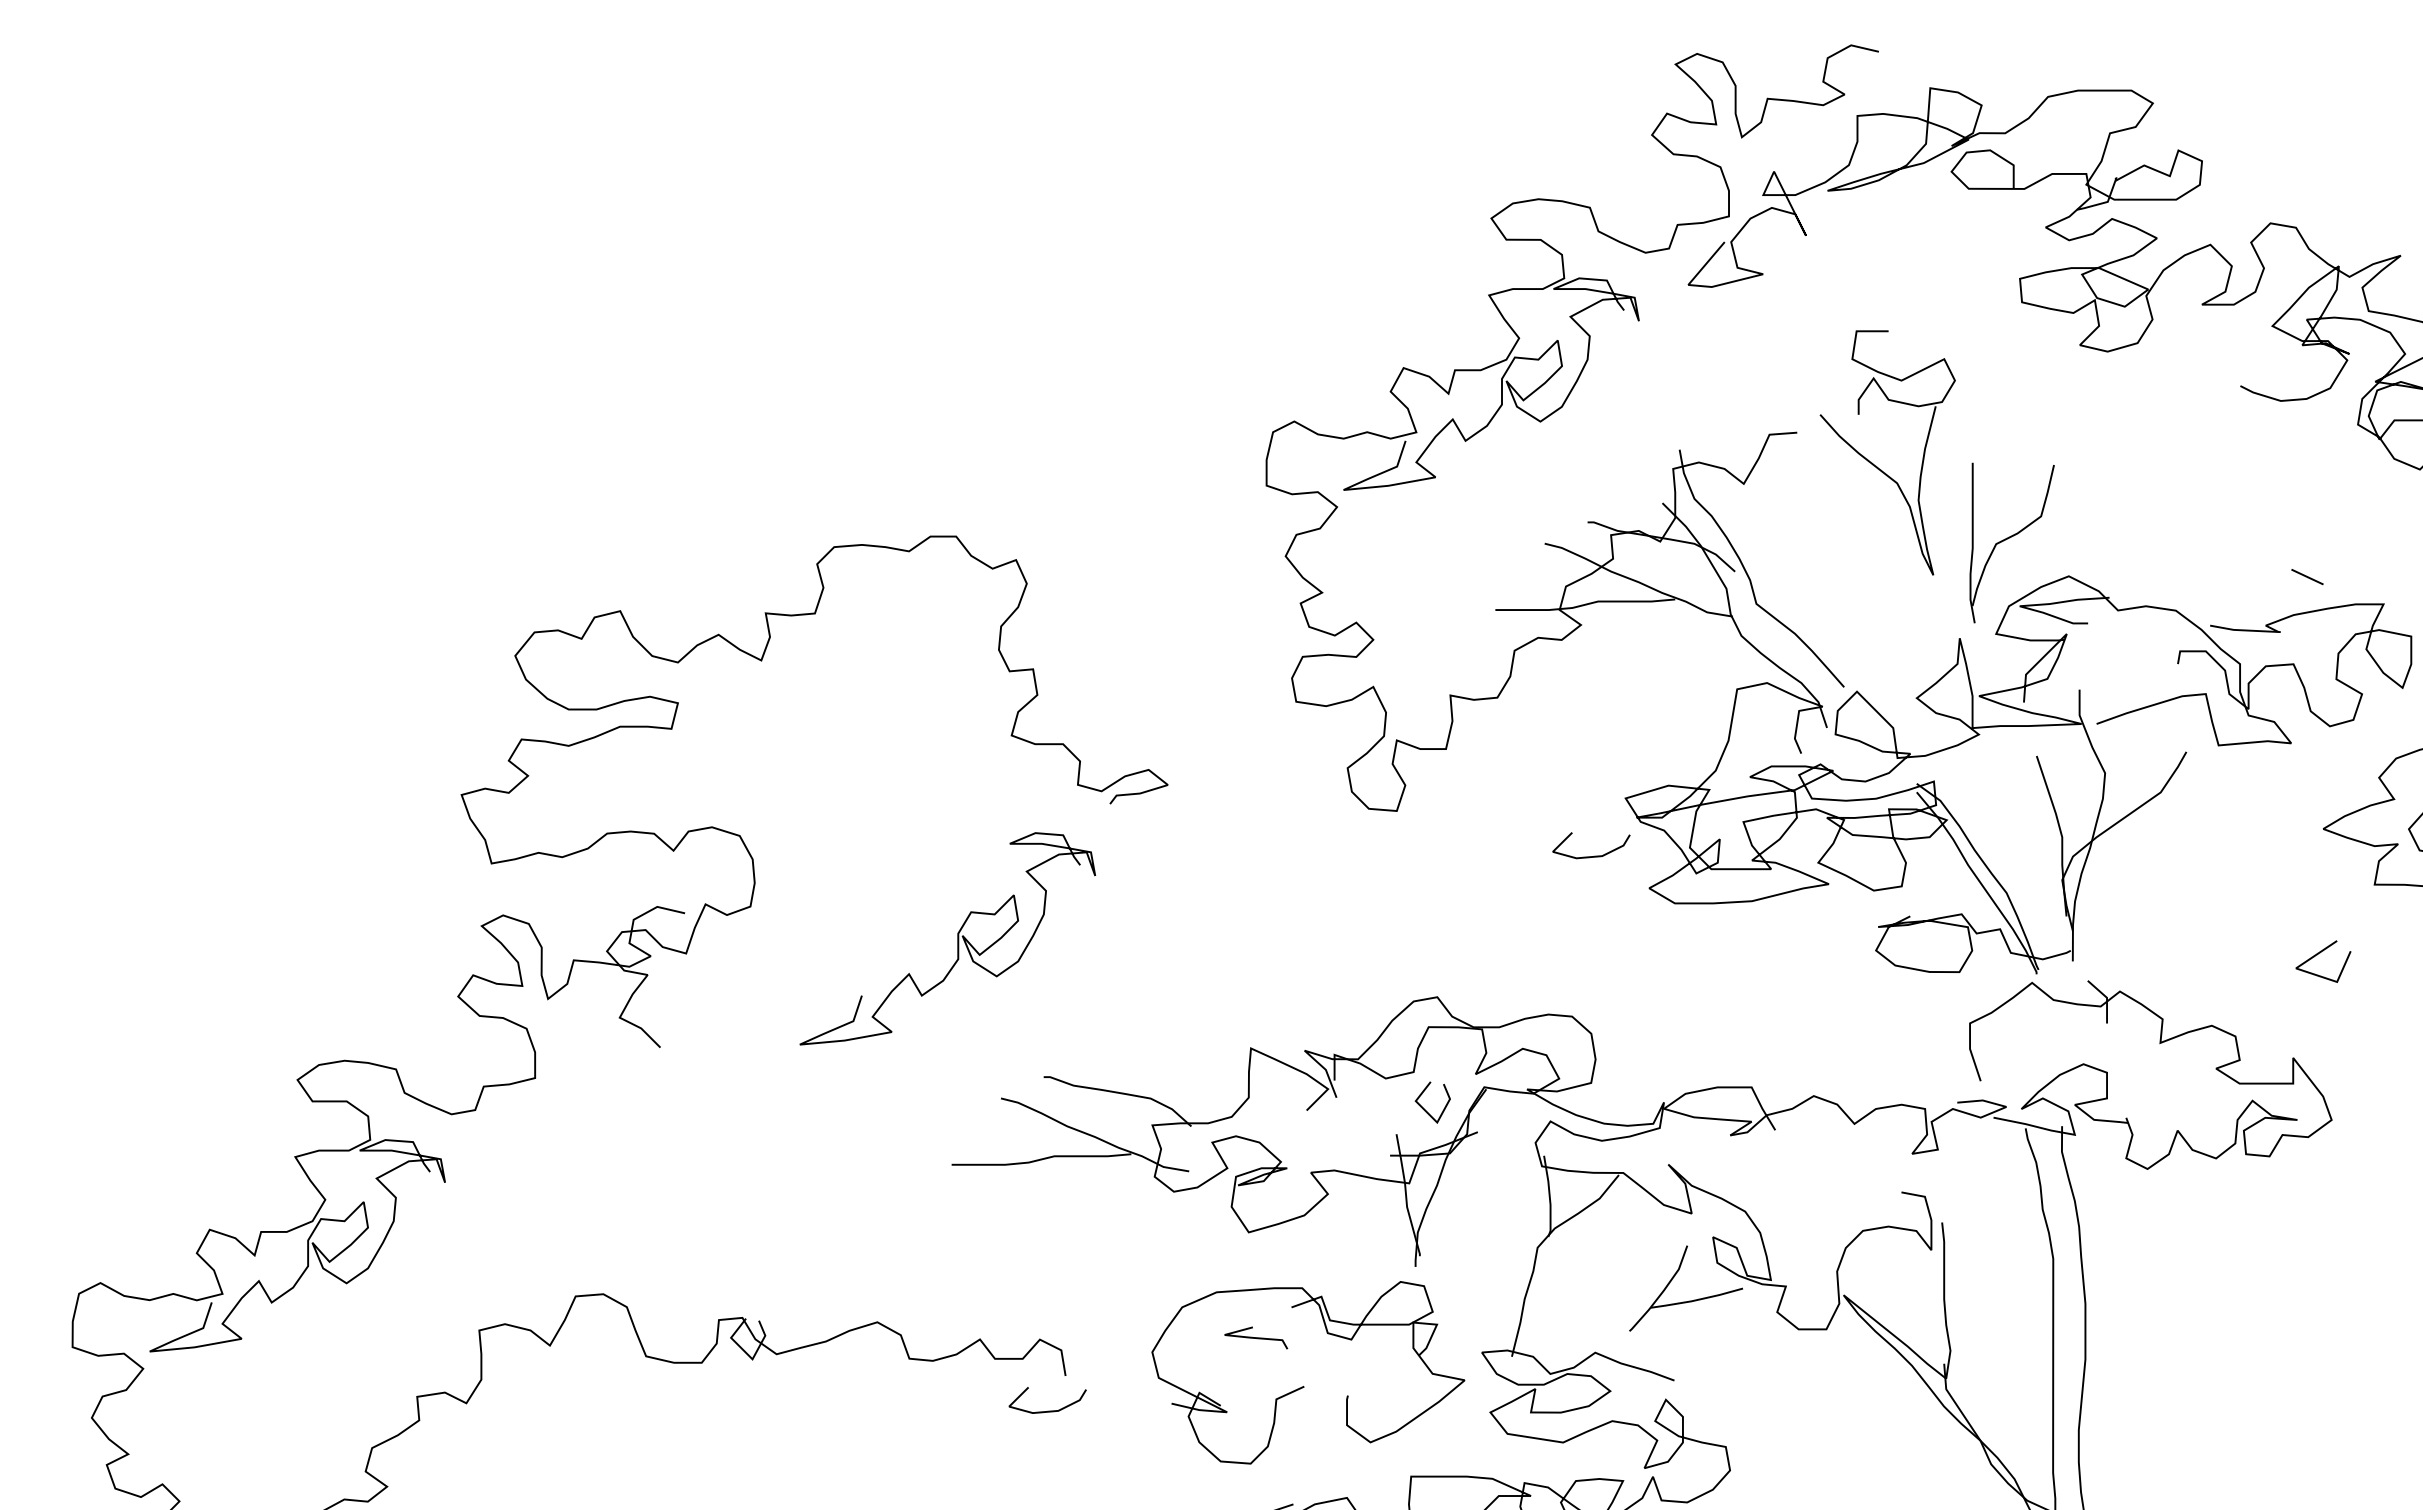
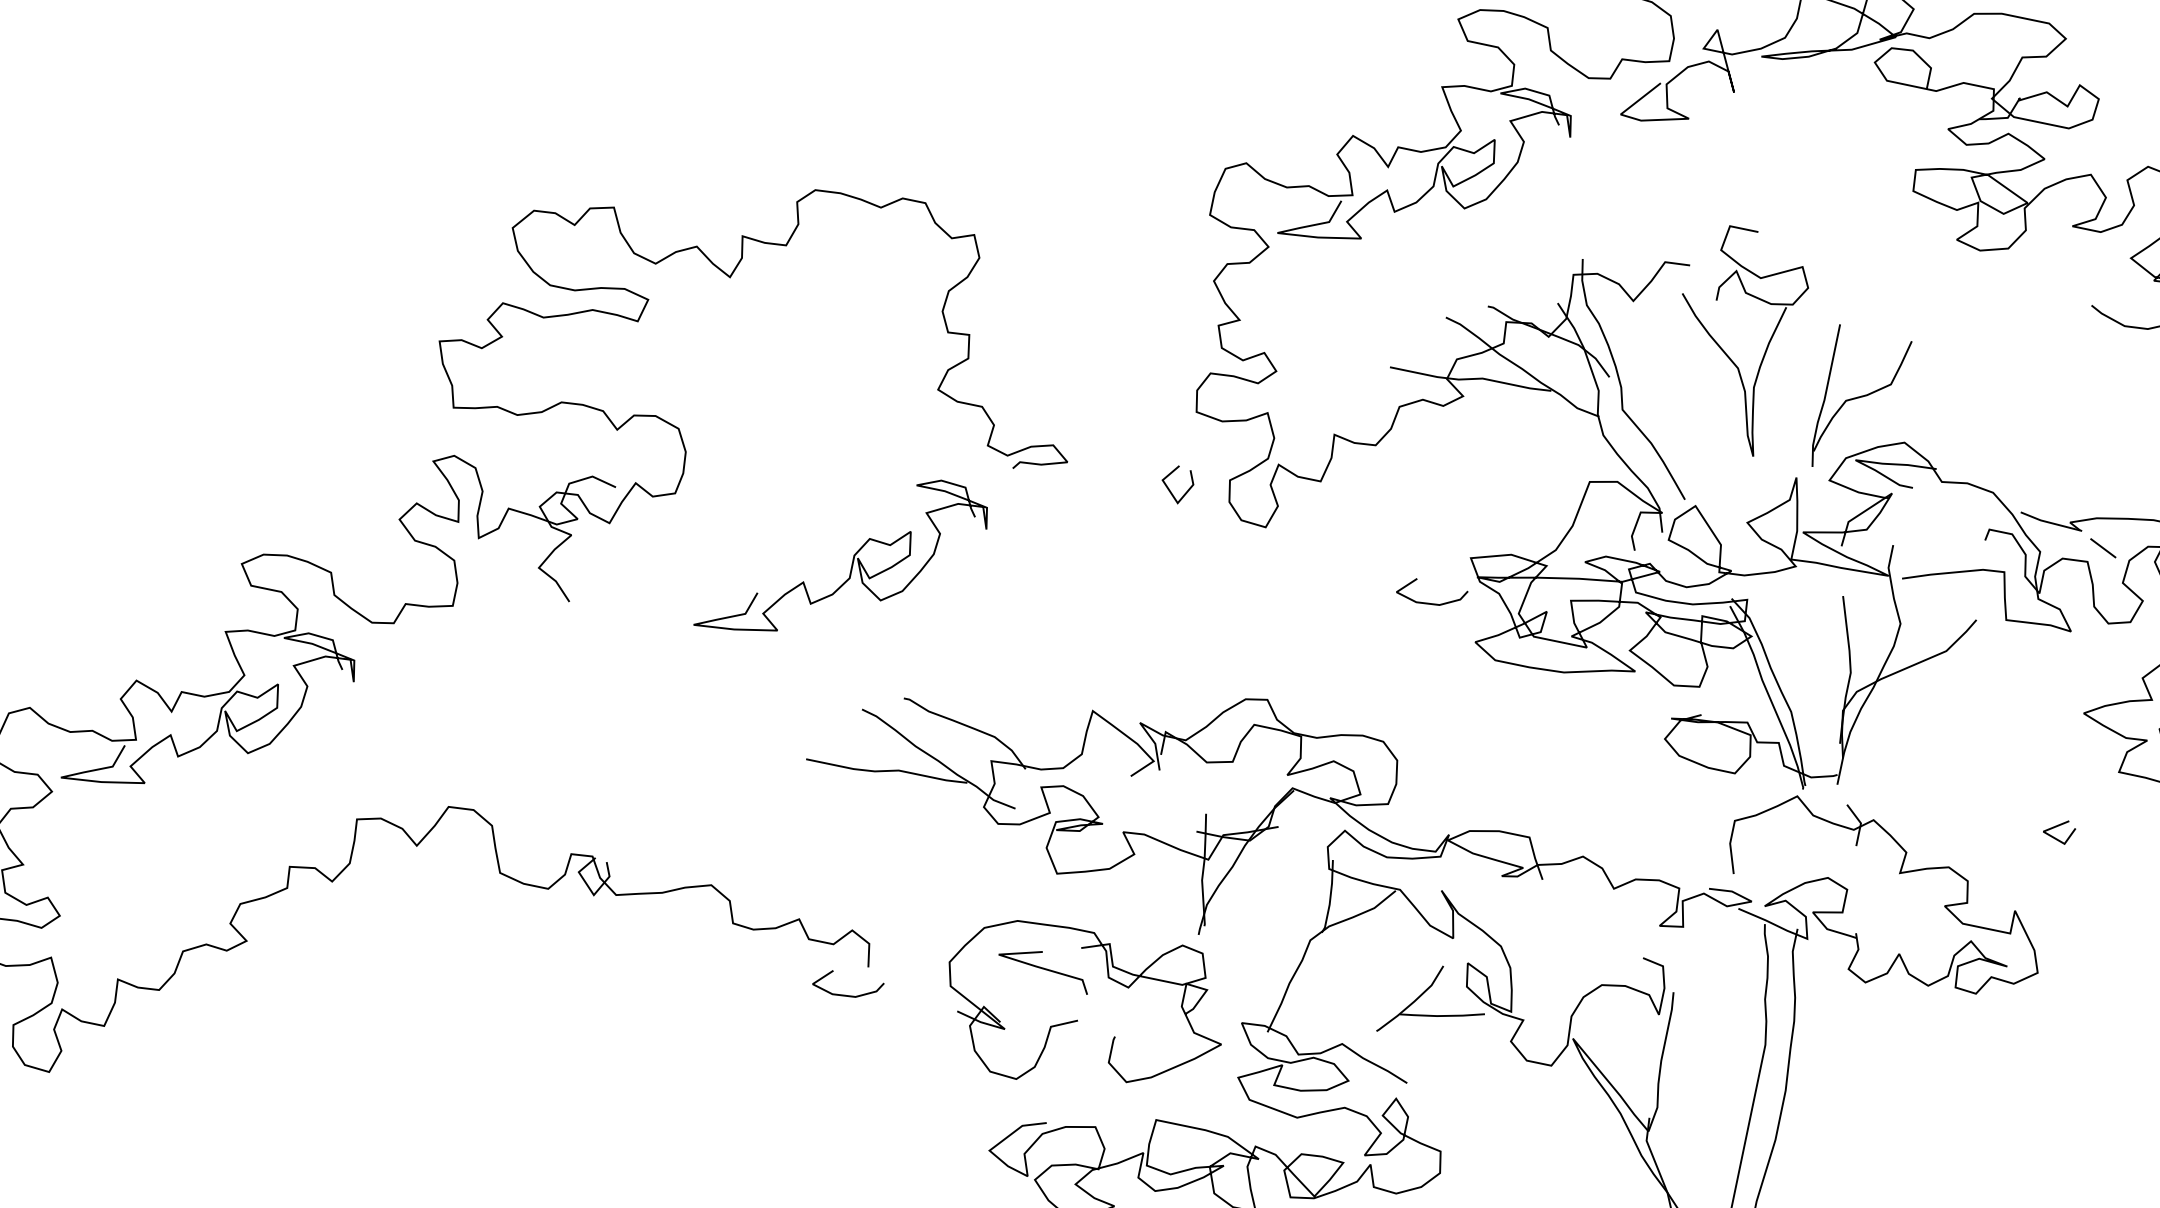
part: (1876, 465) -> (1723, 348), moved
line: (2307, 577) -> (2103, 548), moved
part: (2322, 961) -> (2058, 830), size x0.62
part: (1425, 1109) -> (1169, 489), moved
part: (1255, 1337) -> (1043, 968), size x1.67

